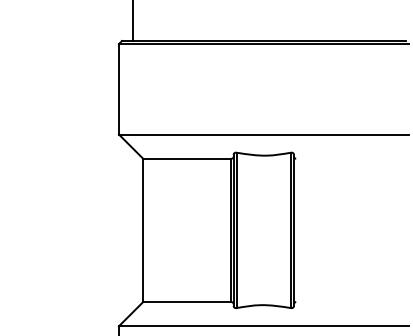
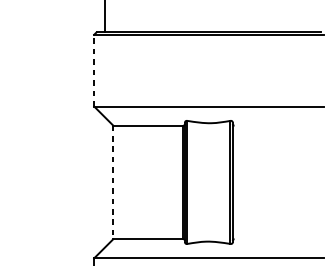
line: (118, 88) -> (93, 70), solid -> dashed
line: (143, 230) -> (113, 182), solid -> dashed

